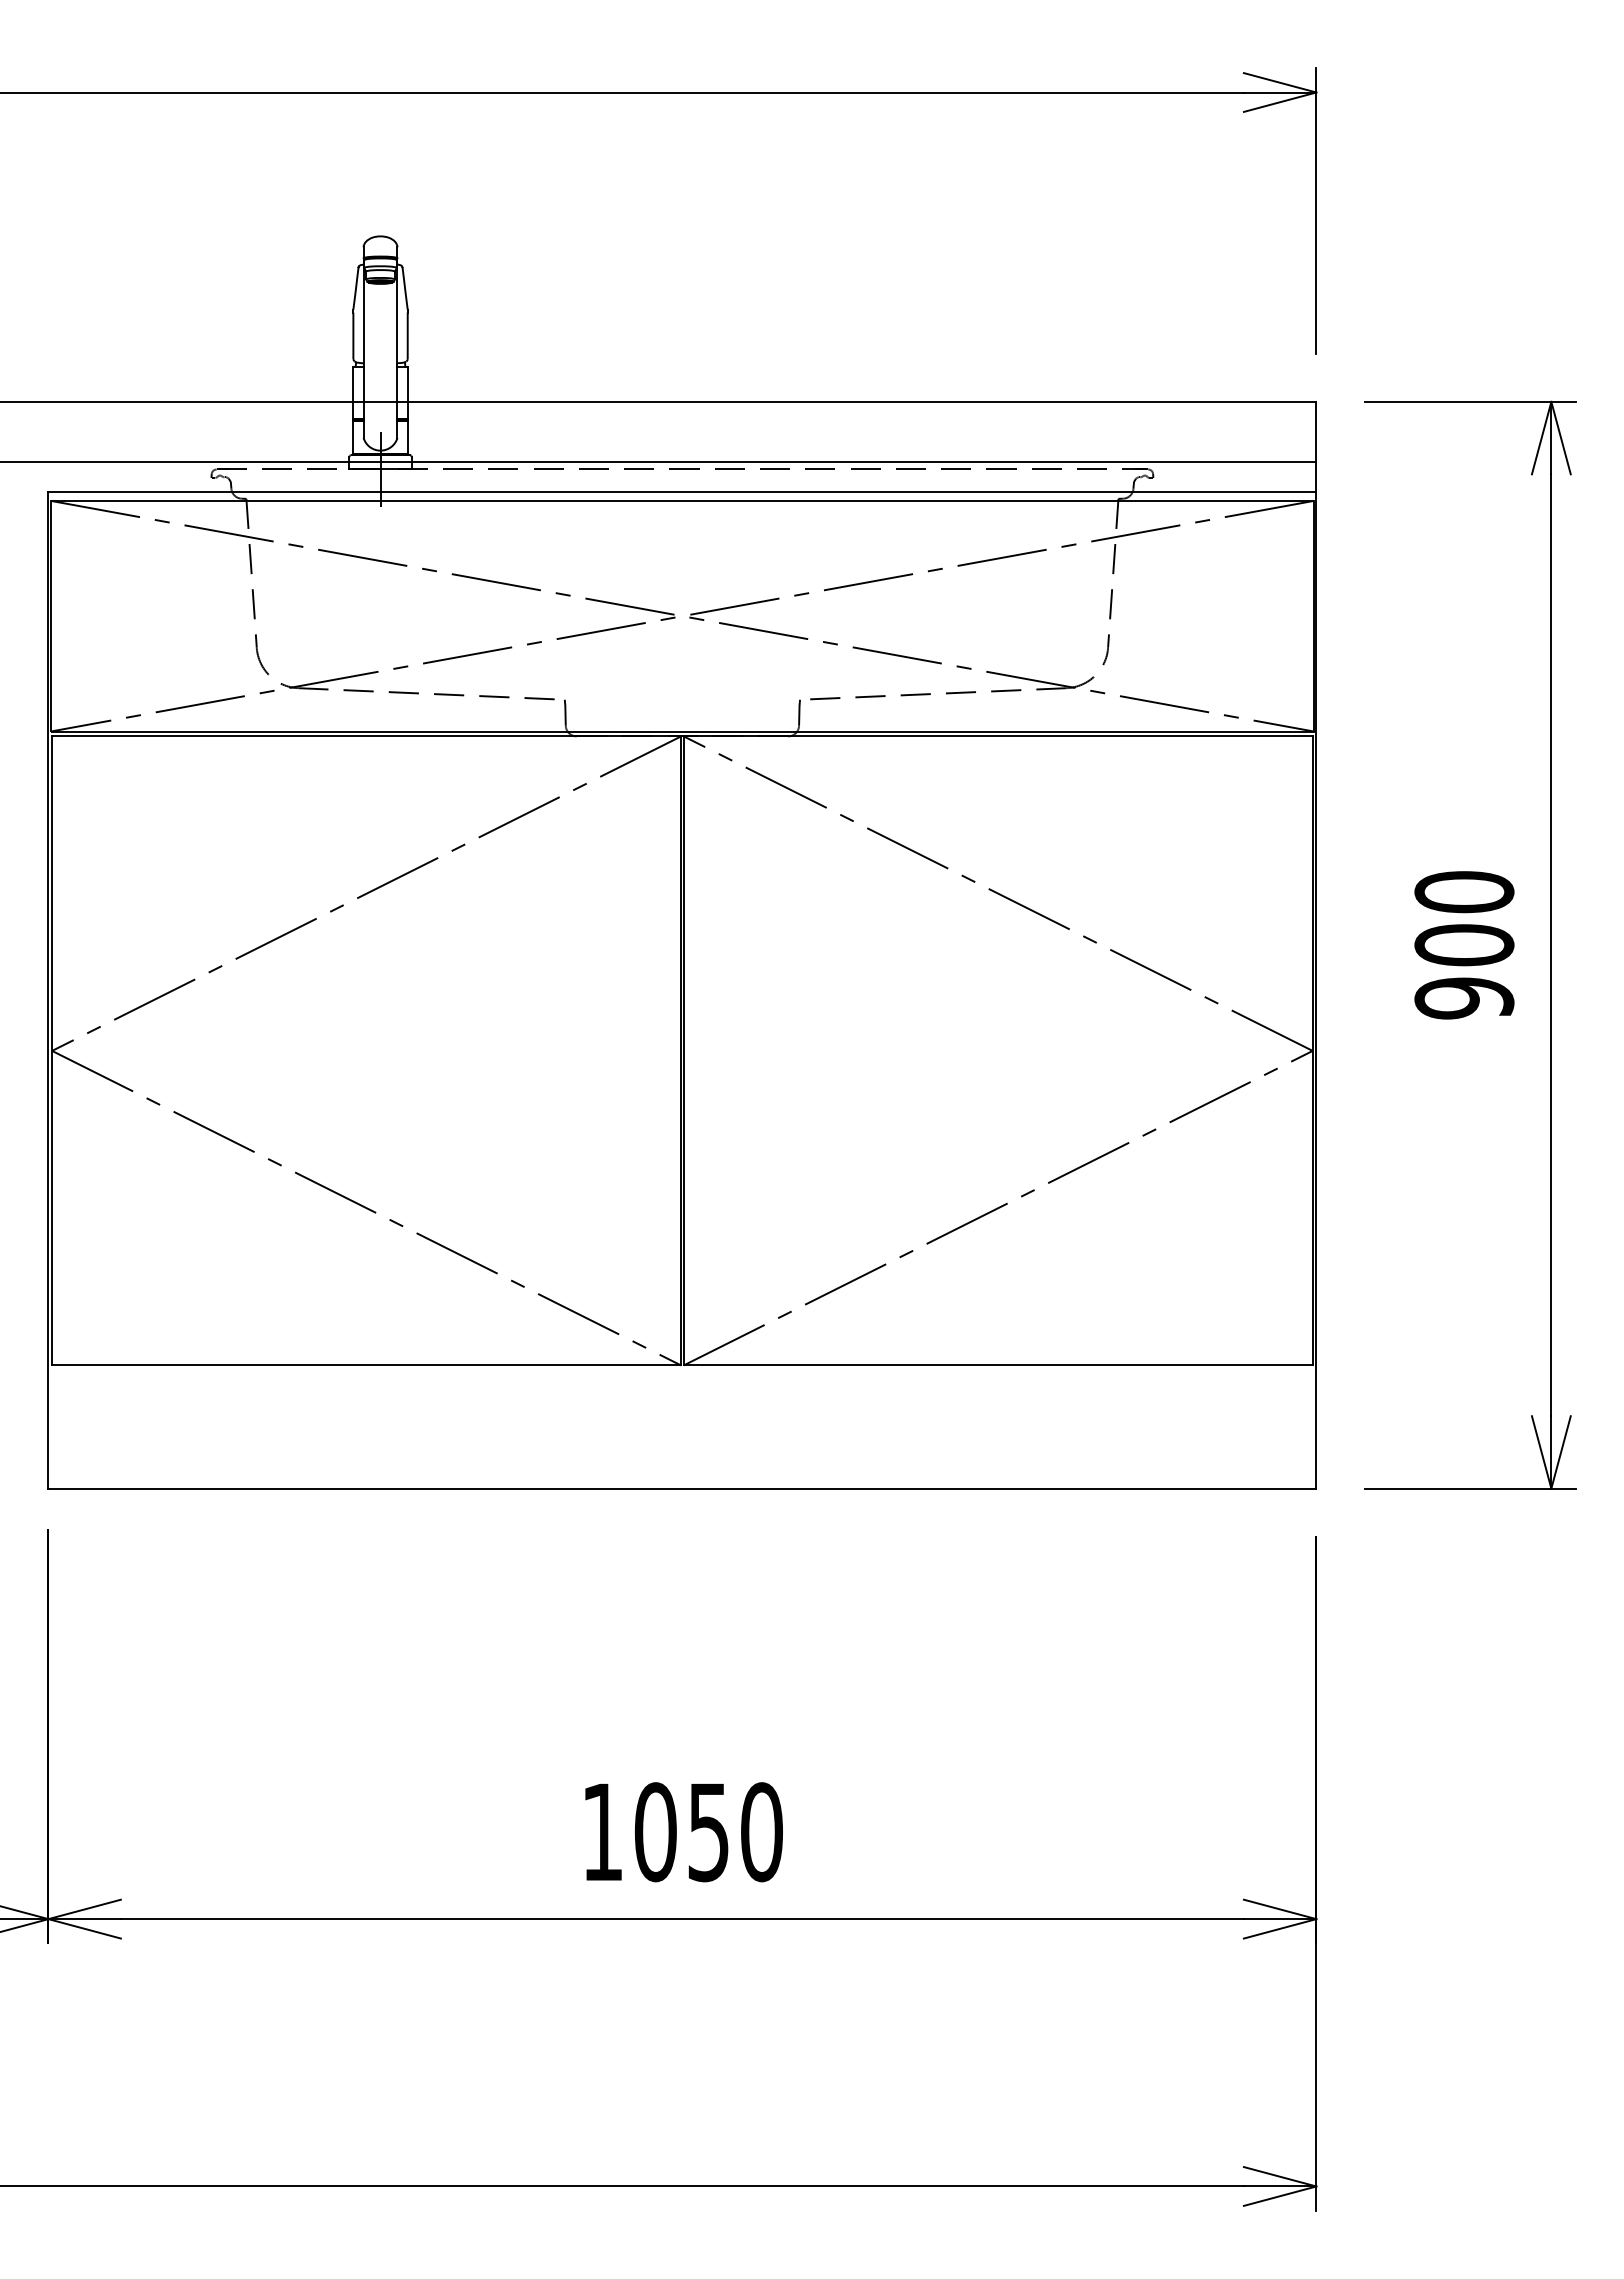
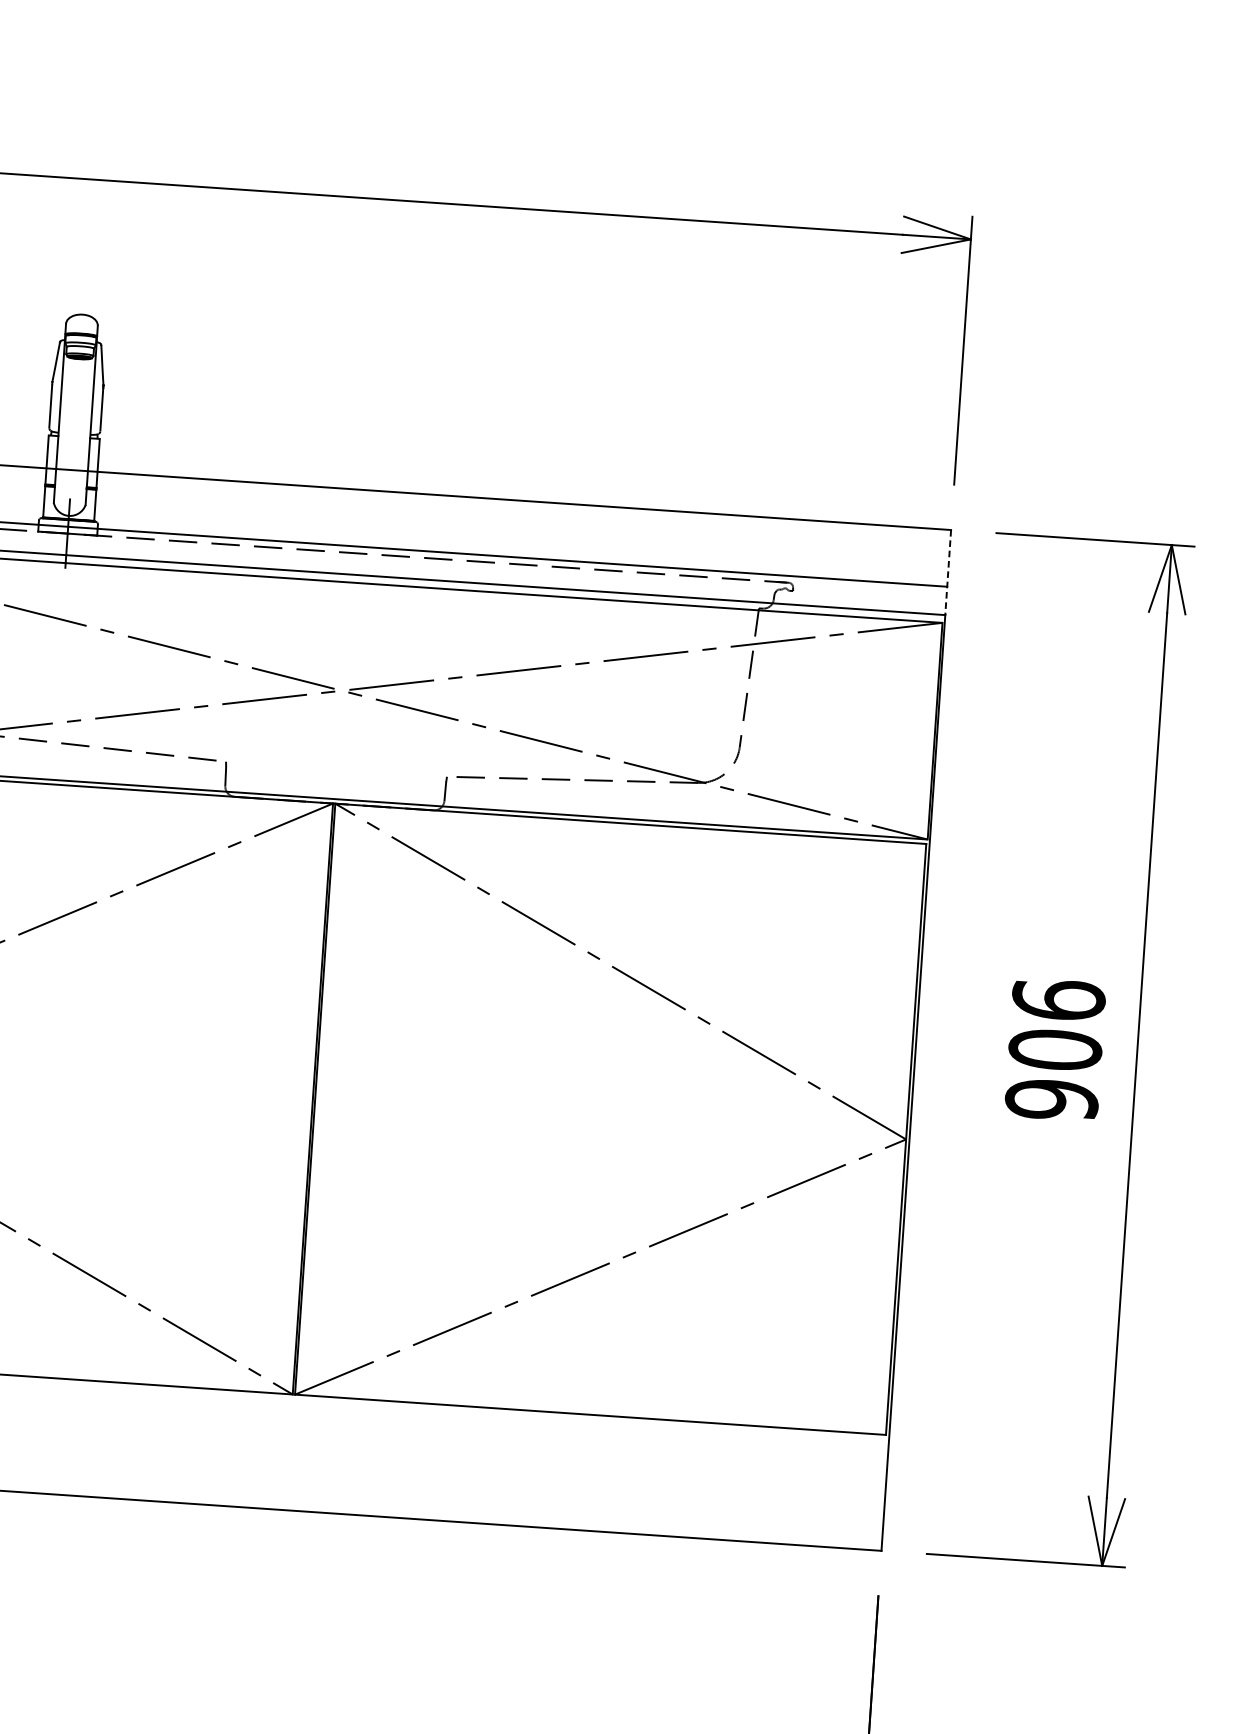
line: (1316, 447) -> (948, 572), solid -> dashed
text: (1464, 891) -> (1058, 999), 900 -> 906

